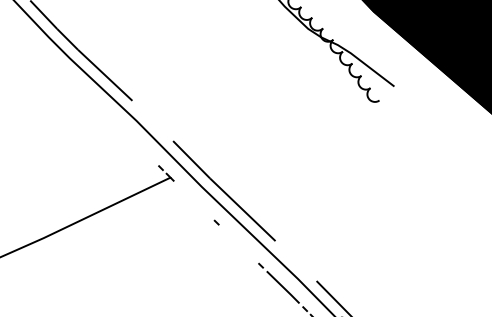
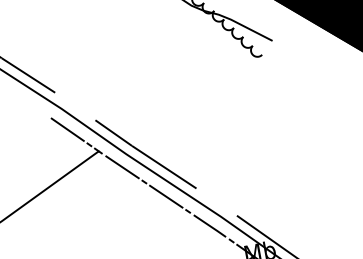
line: (139, 146) -> (68, 129), added
line: (194, 201) -> (122, 167), added
line: (238, 244) -> (165, 196), added

